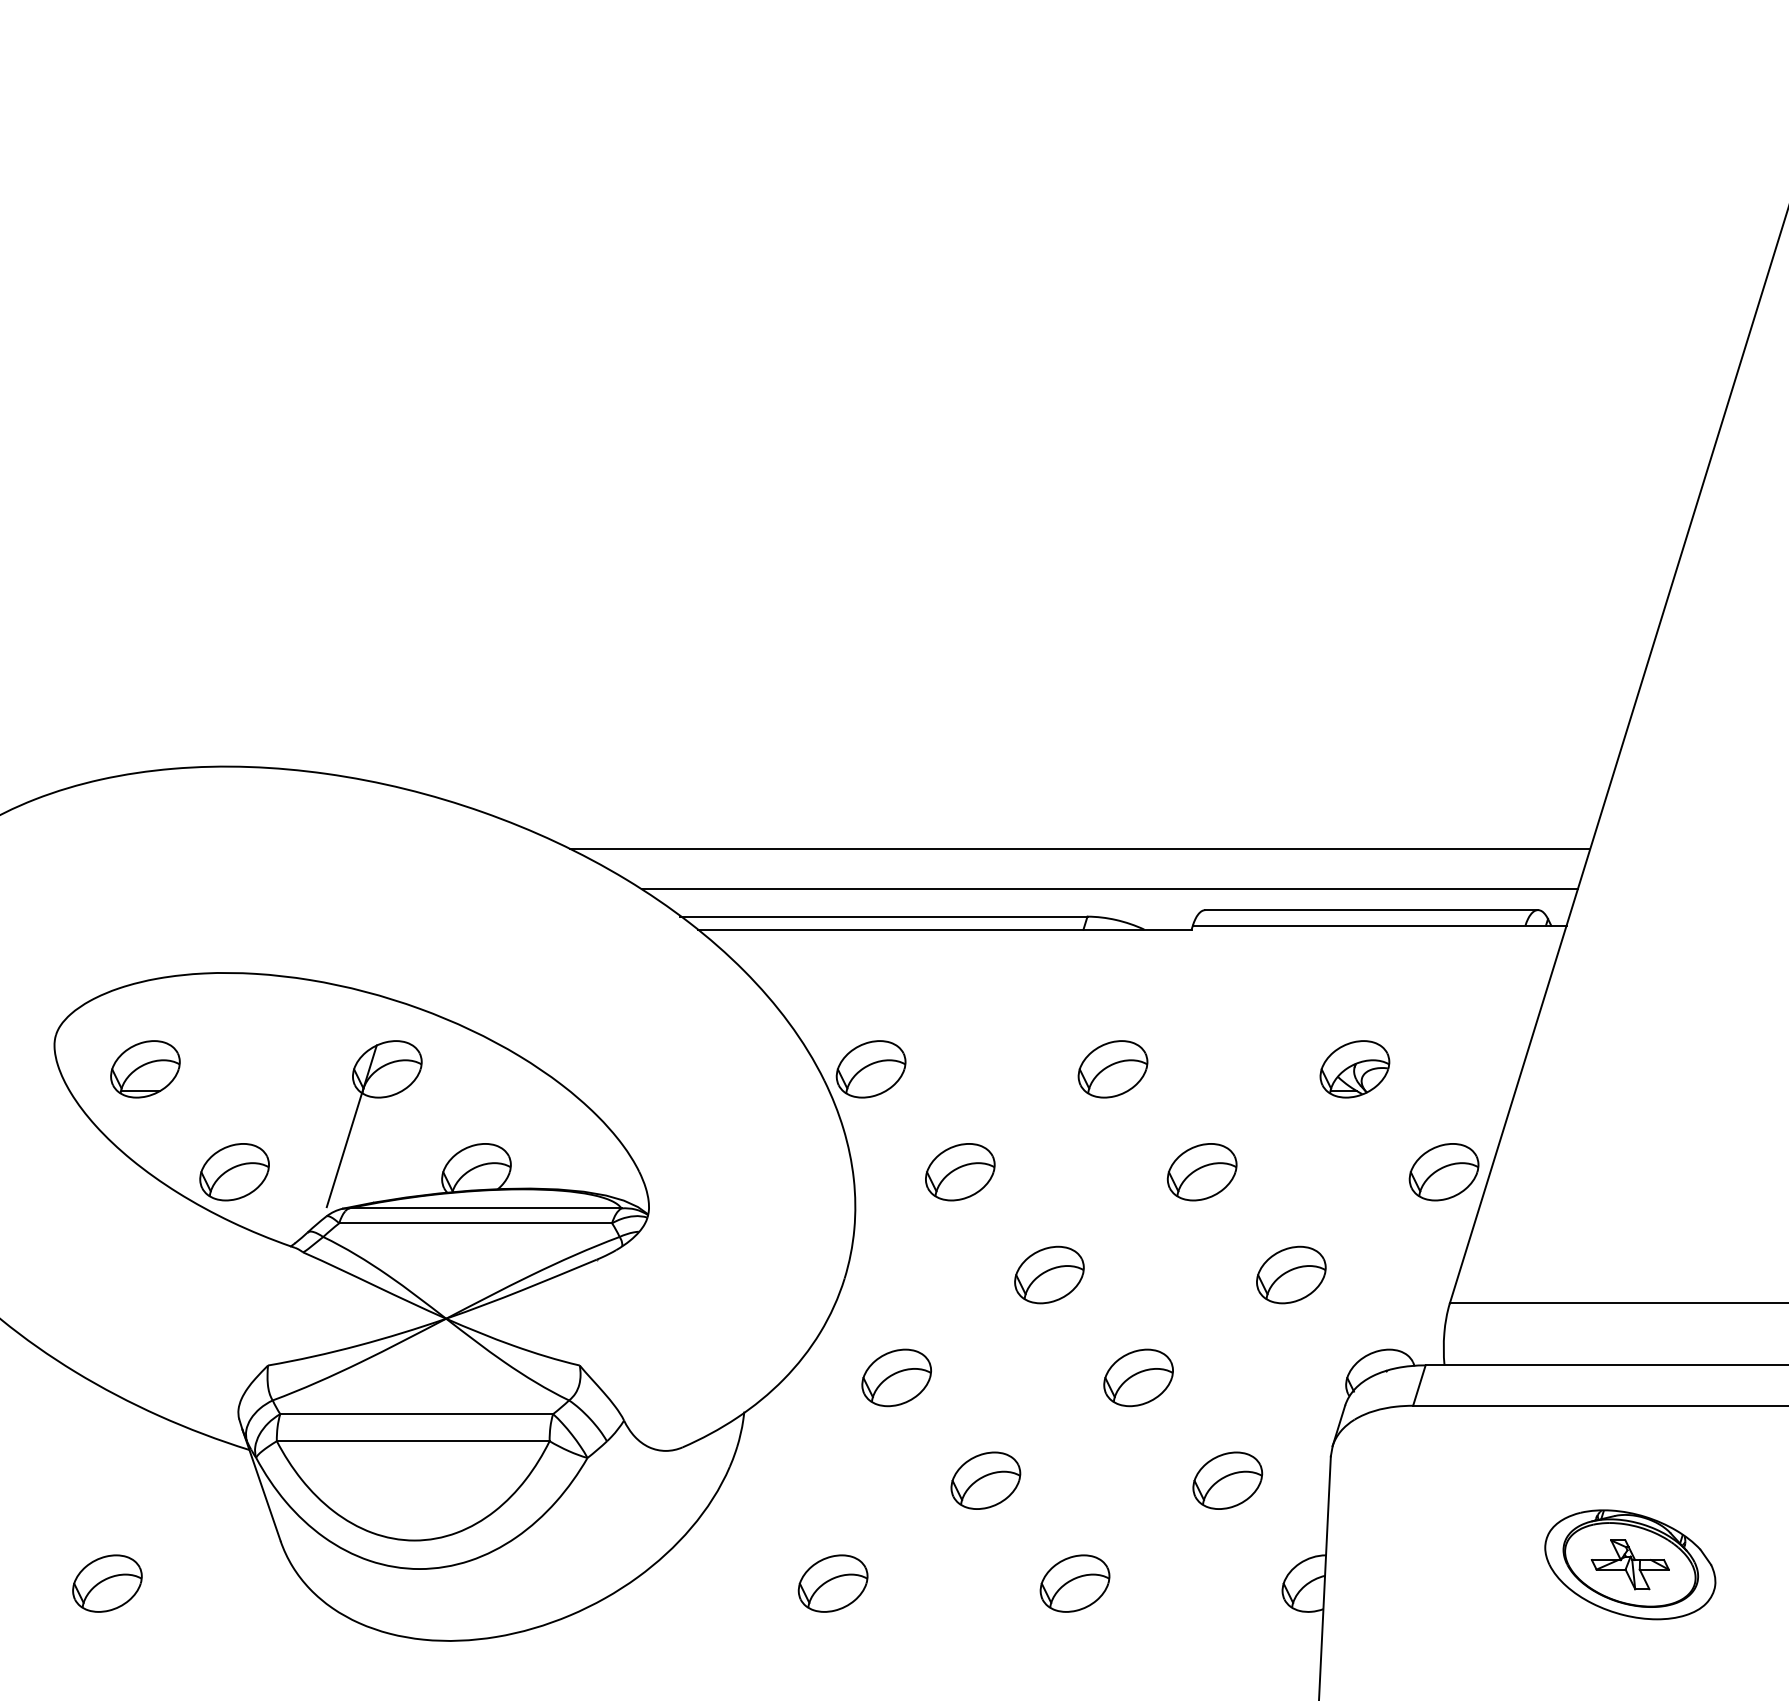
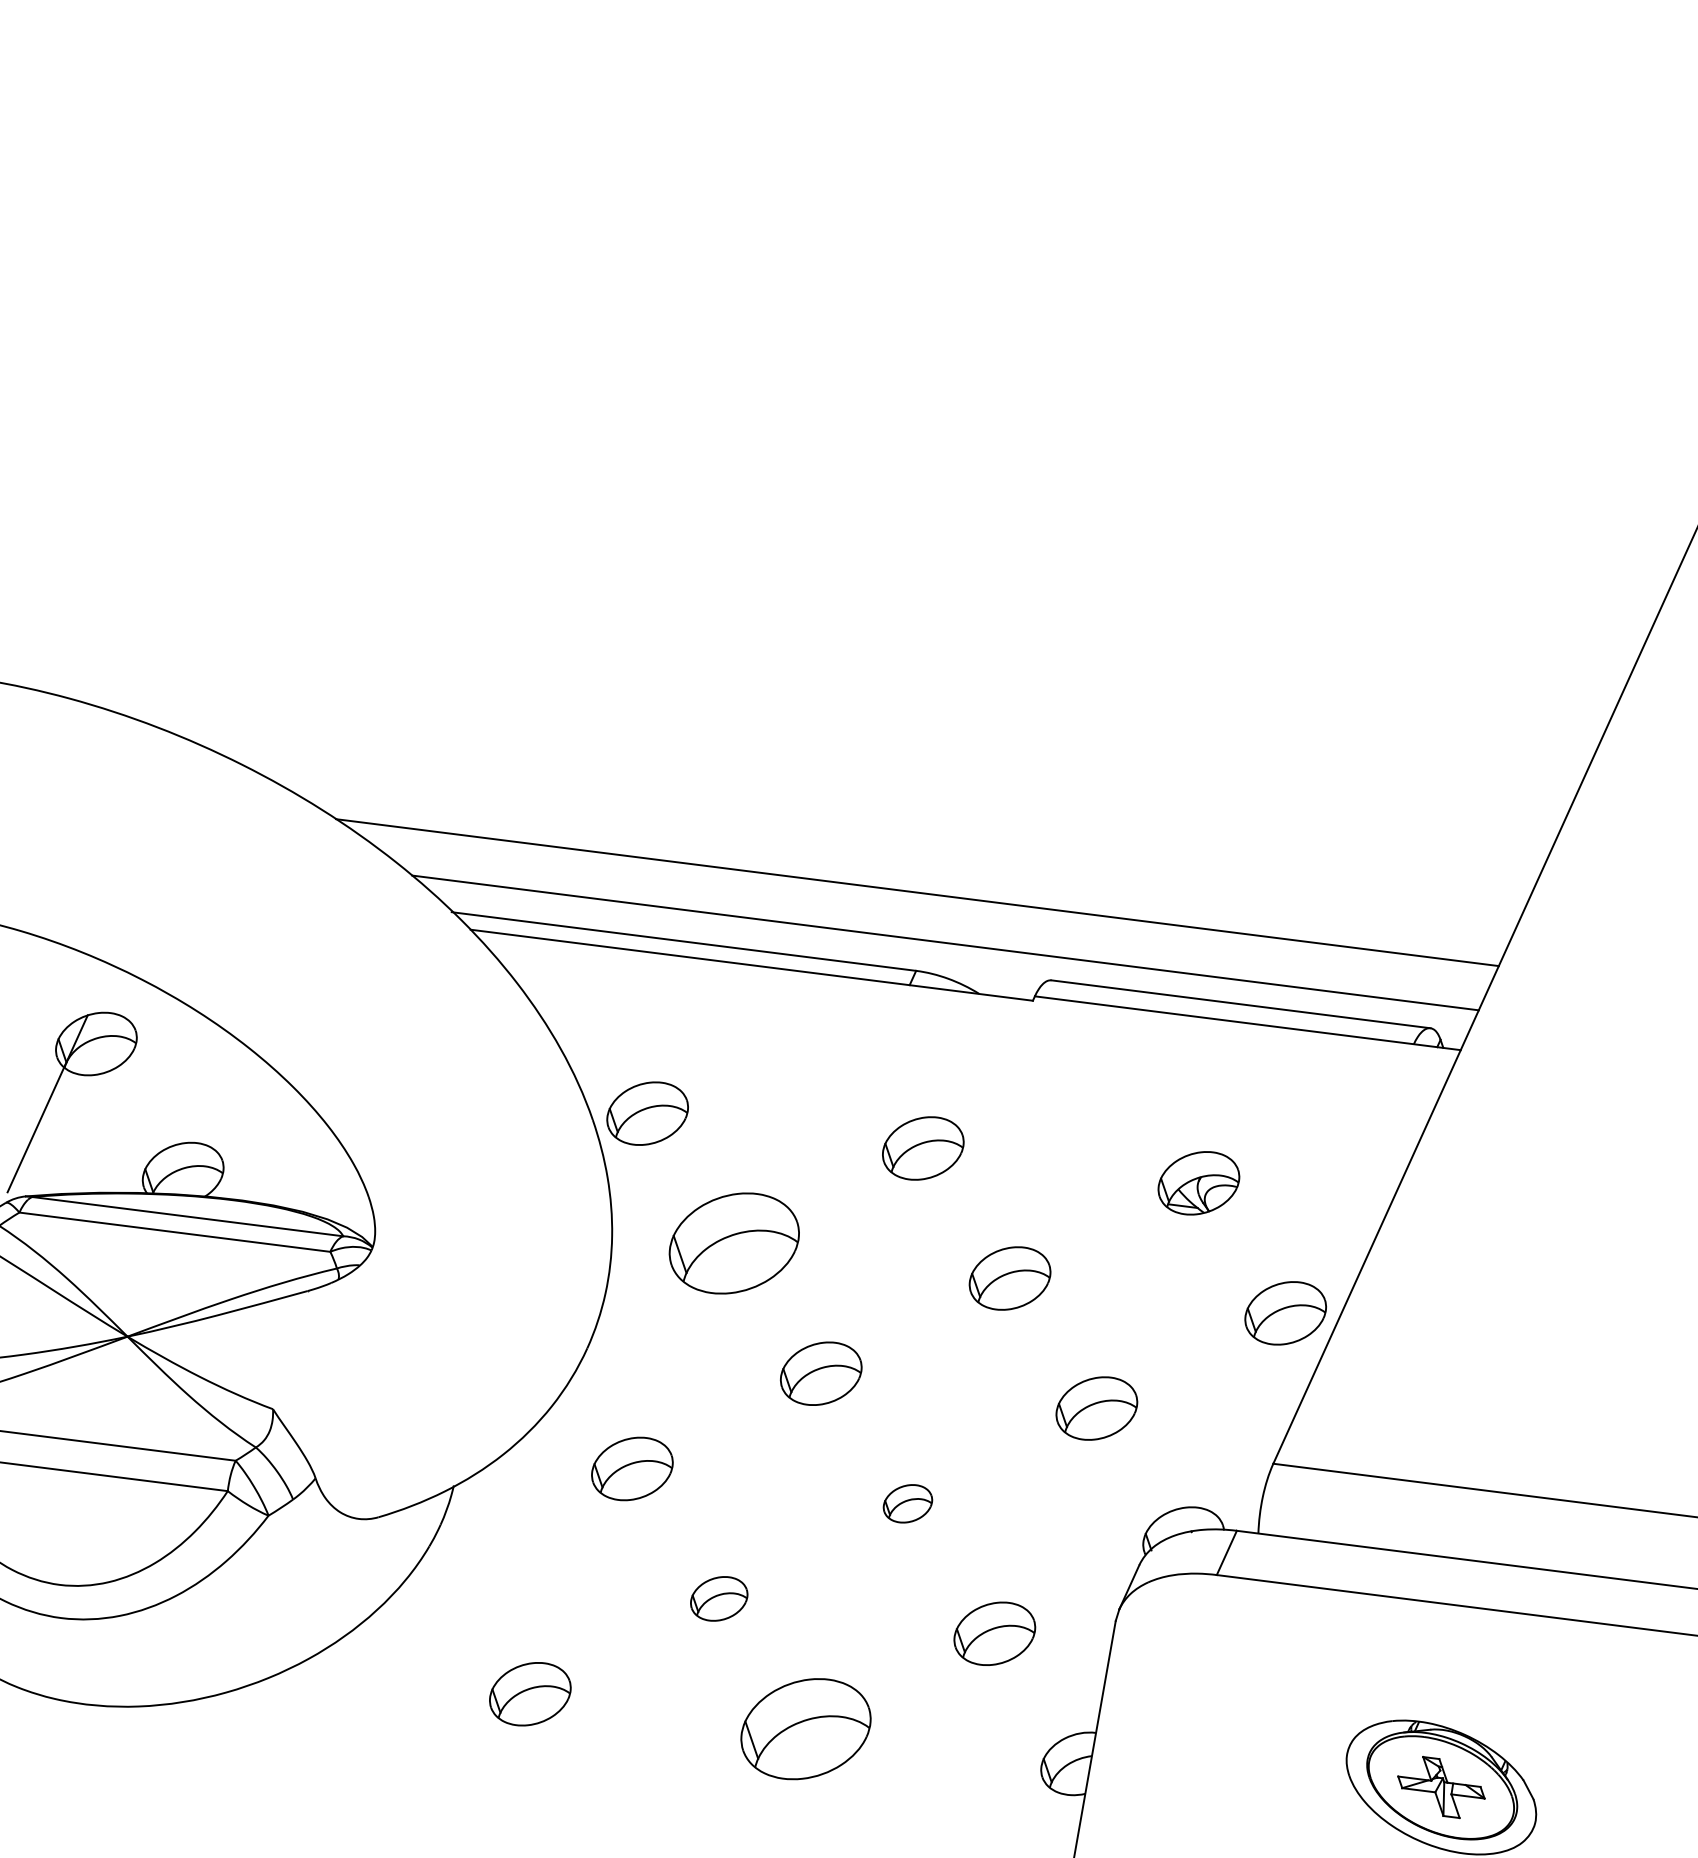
part: (960, 1172) -> (734, 1244), size x1.6
part: (1138, 1377) -> (907, 1503), size x0.6
part: (985, 1480) -> (718, 1598), size x0.7
part: (1074, 1583) -> (805, 1728), size x1.6

